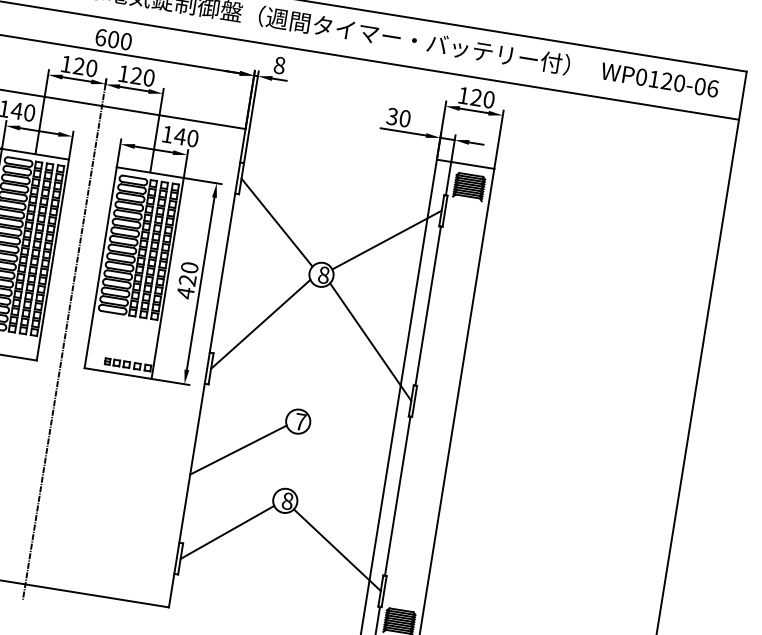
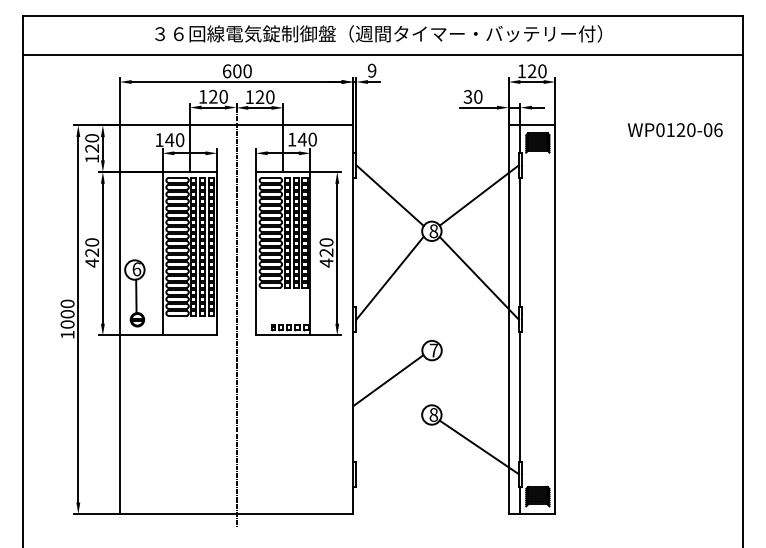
text: (280, 65) -> (372, 70), 8 -> 9
text: (660, 80) -> (675, 130), moved
line: (226, 532) -> (389, 447), removed

